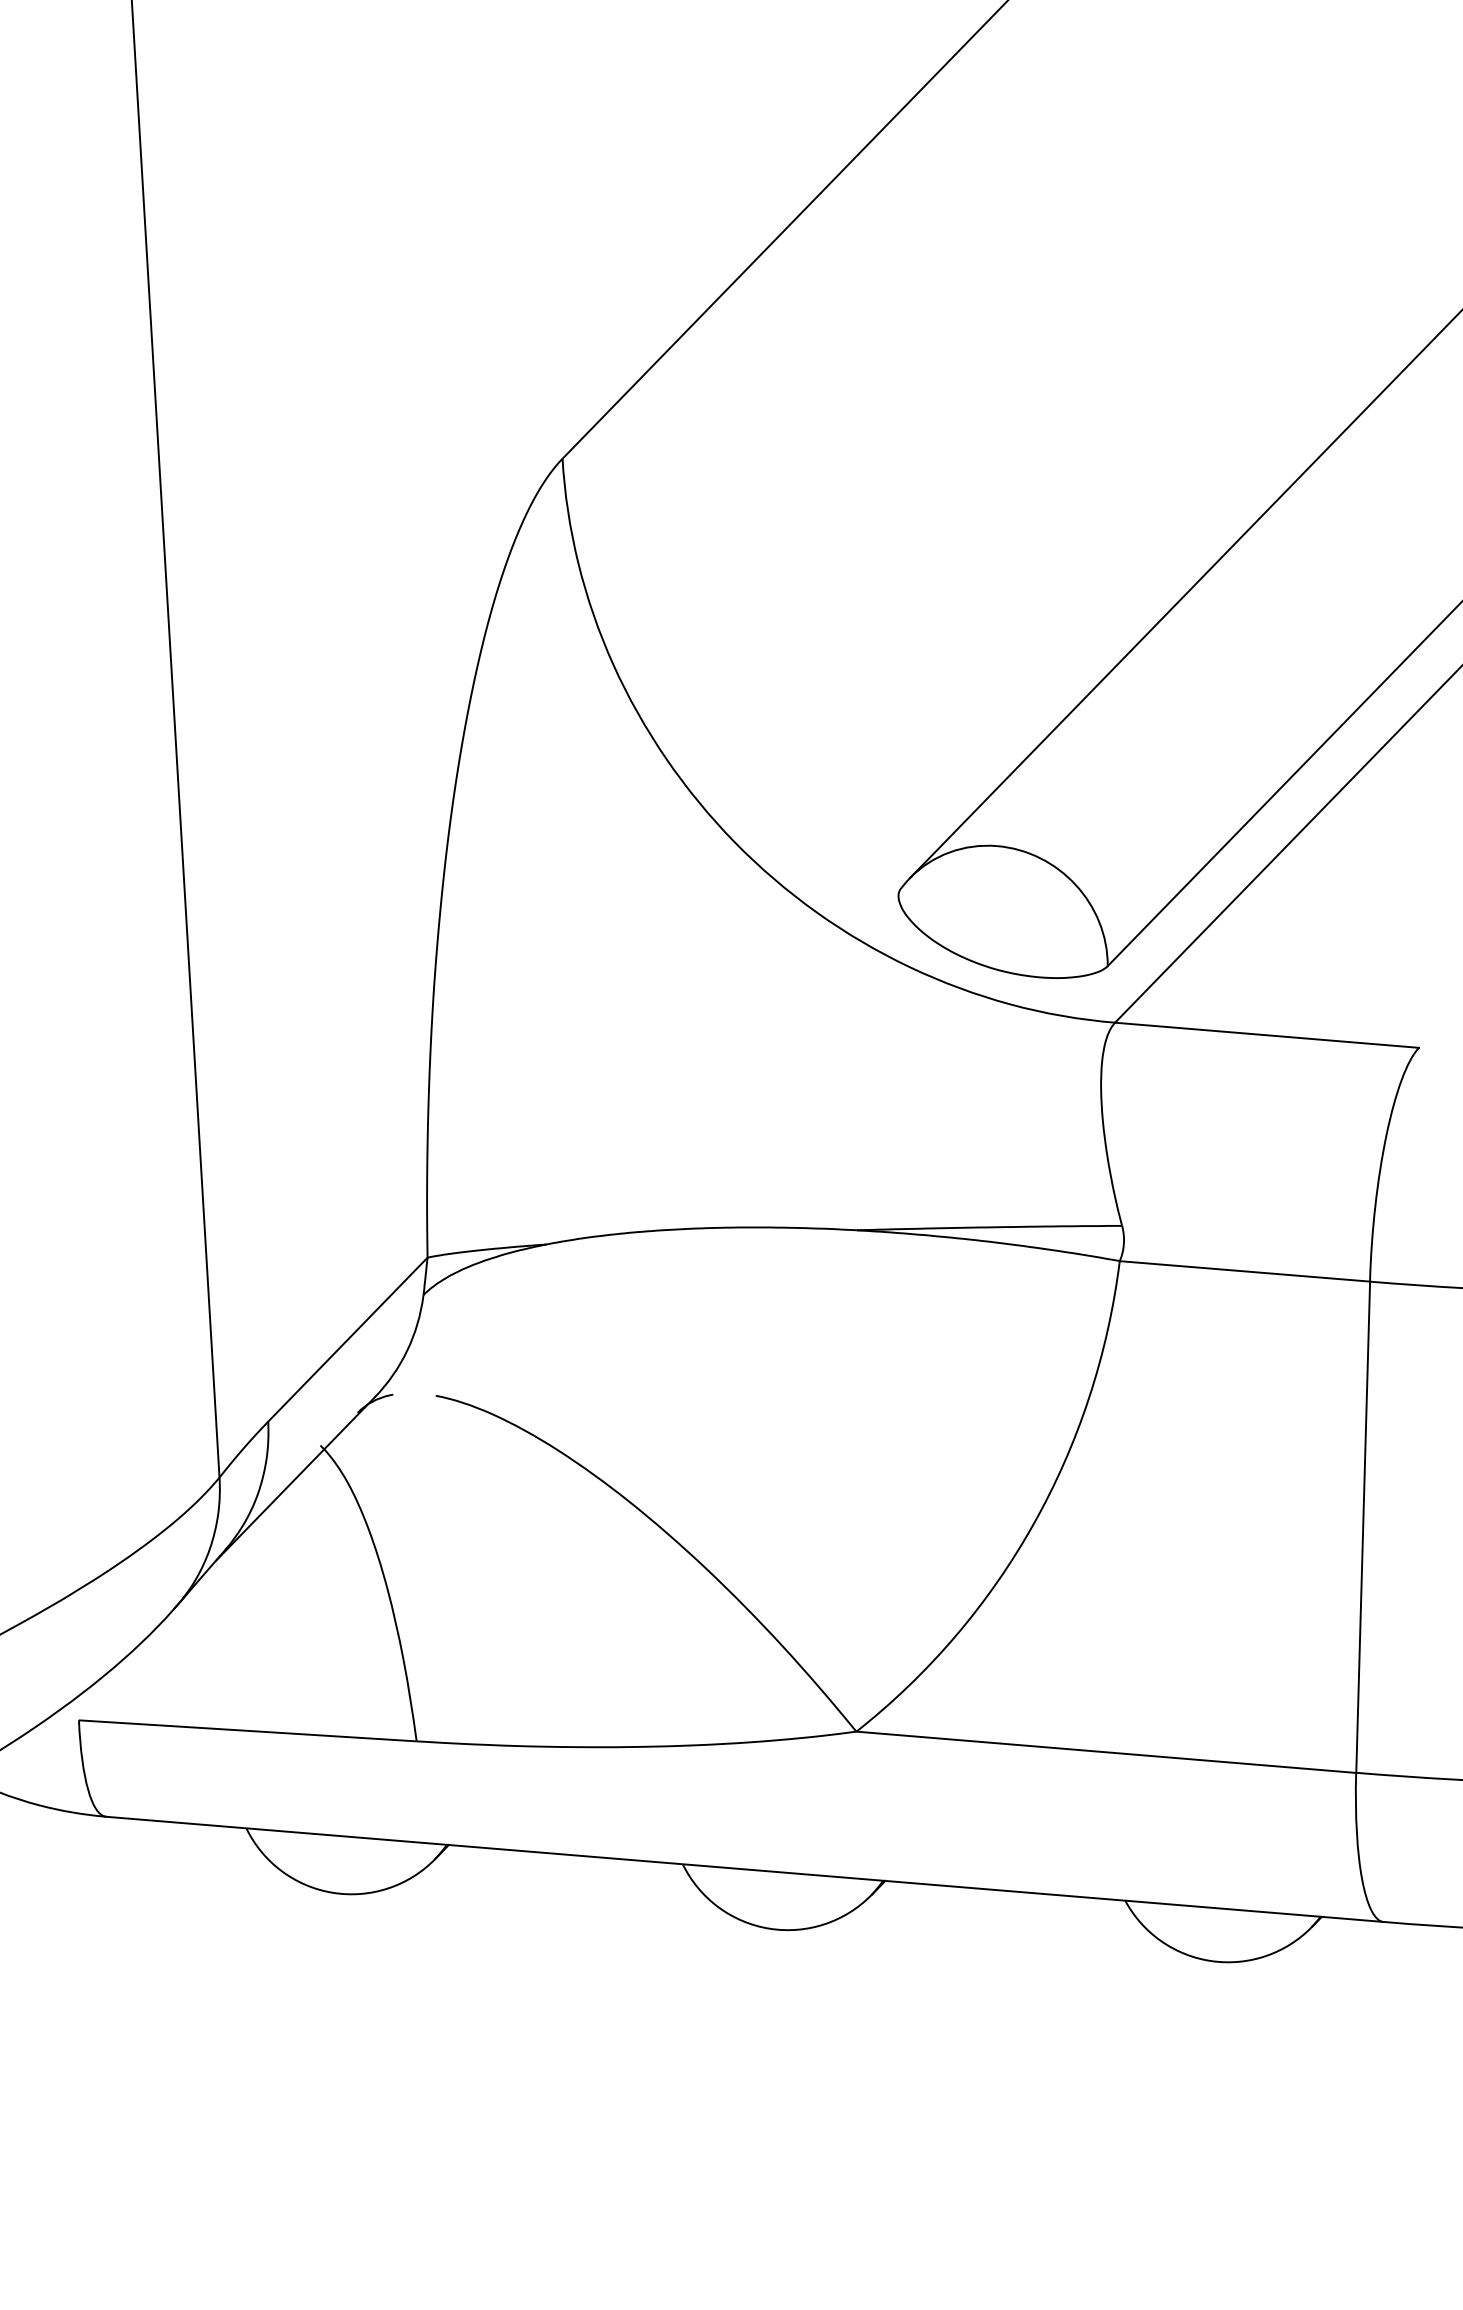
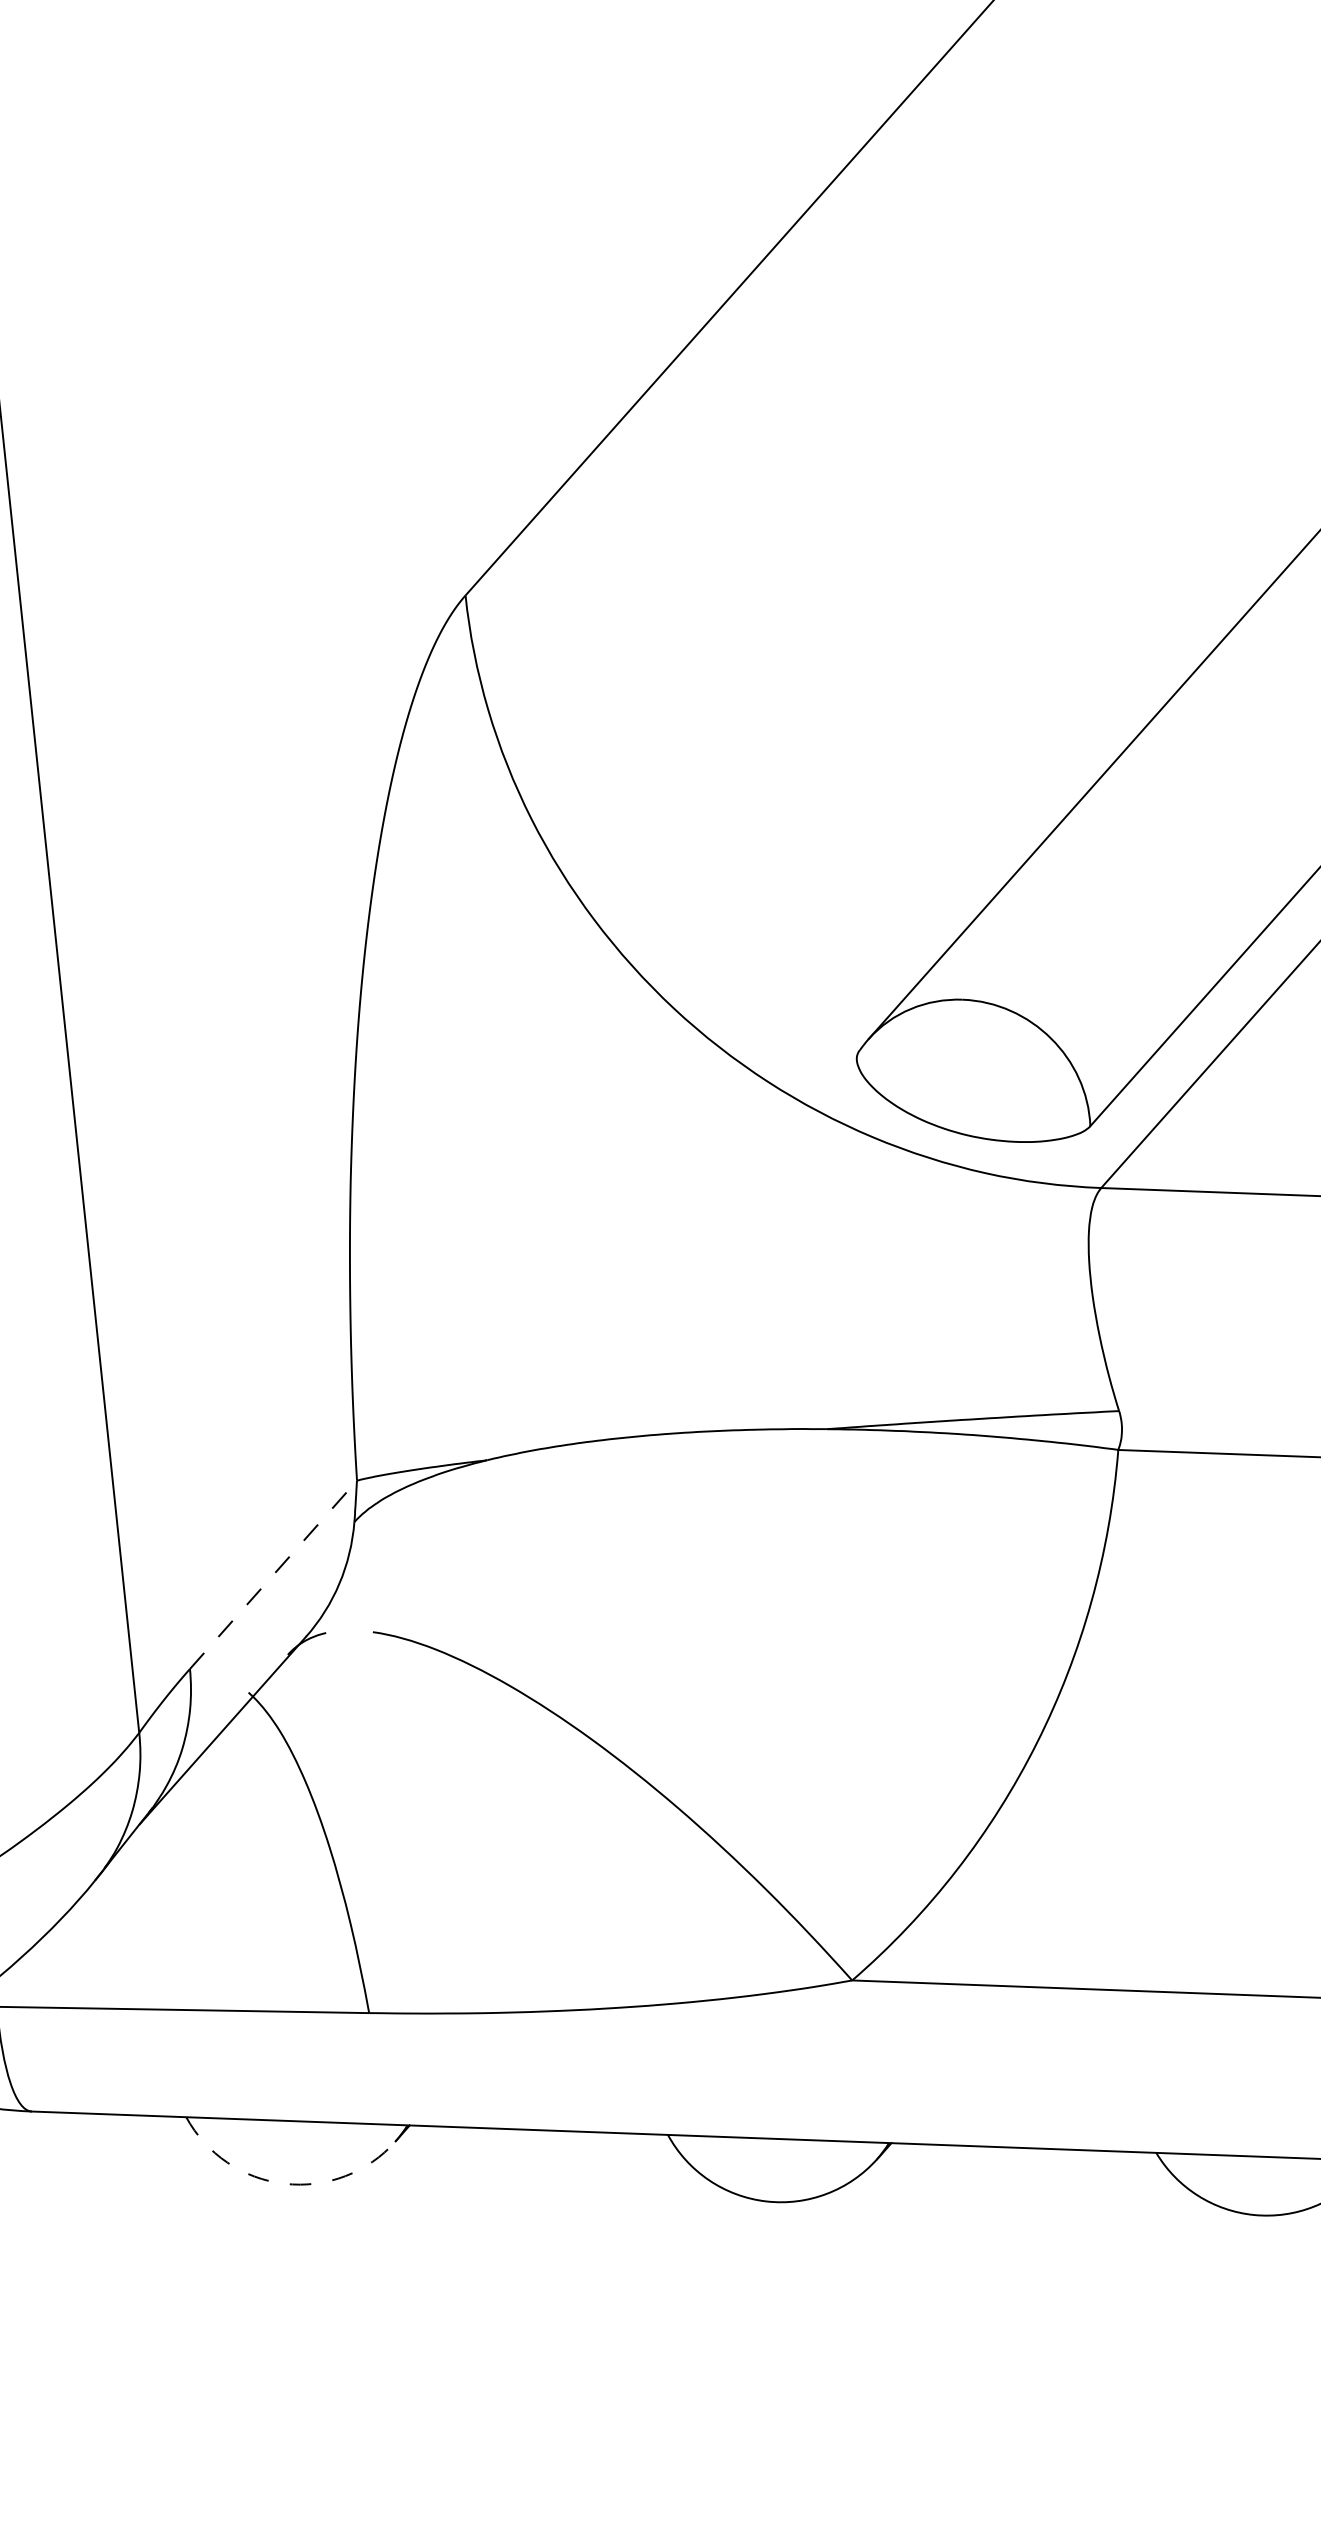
line: (348, 1339) -> (274, 1574), solid -> dashed
arc: (332, 1892) -> (284, 2183), solid -> dashed

